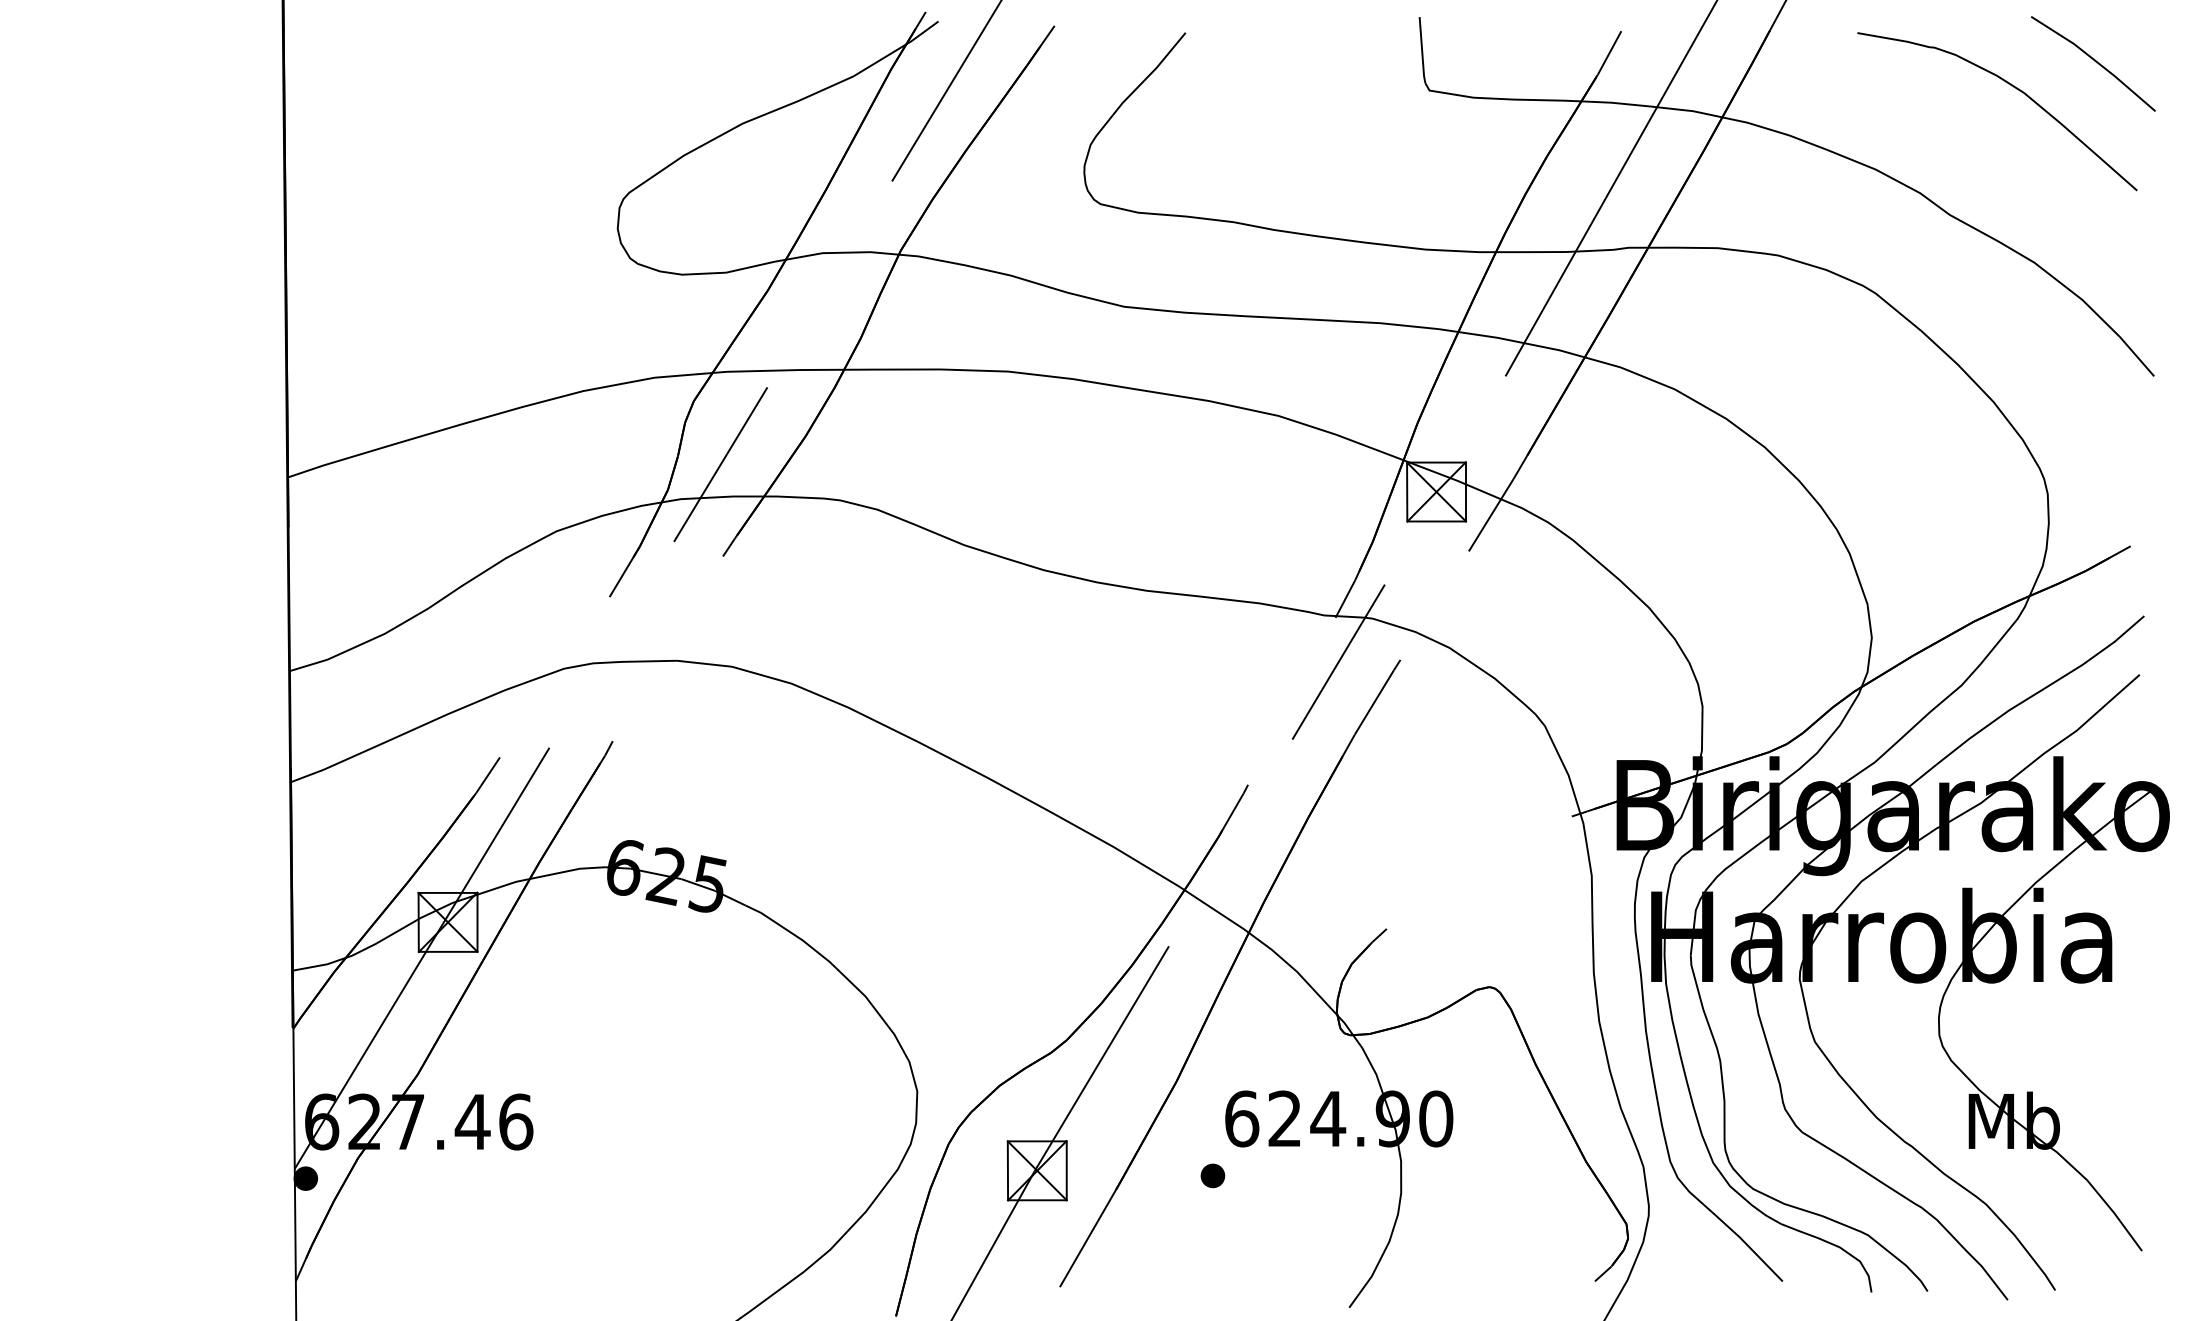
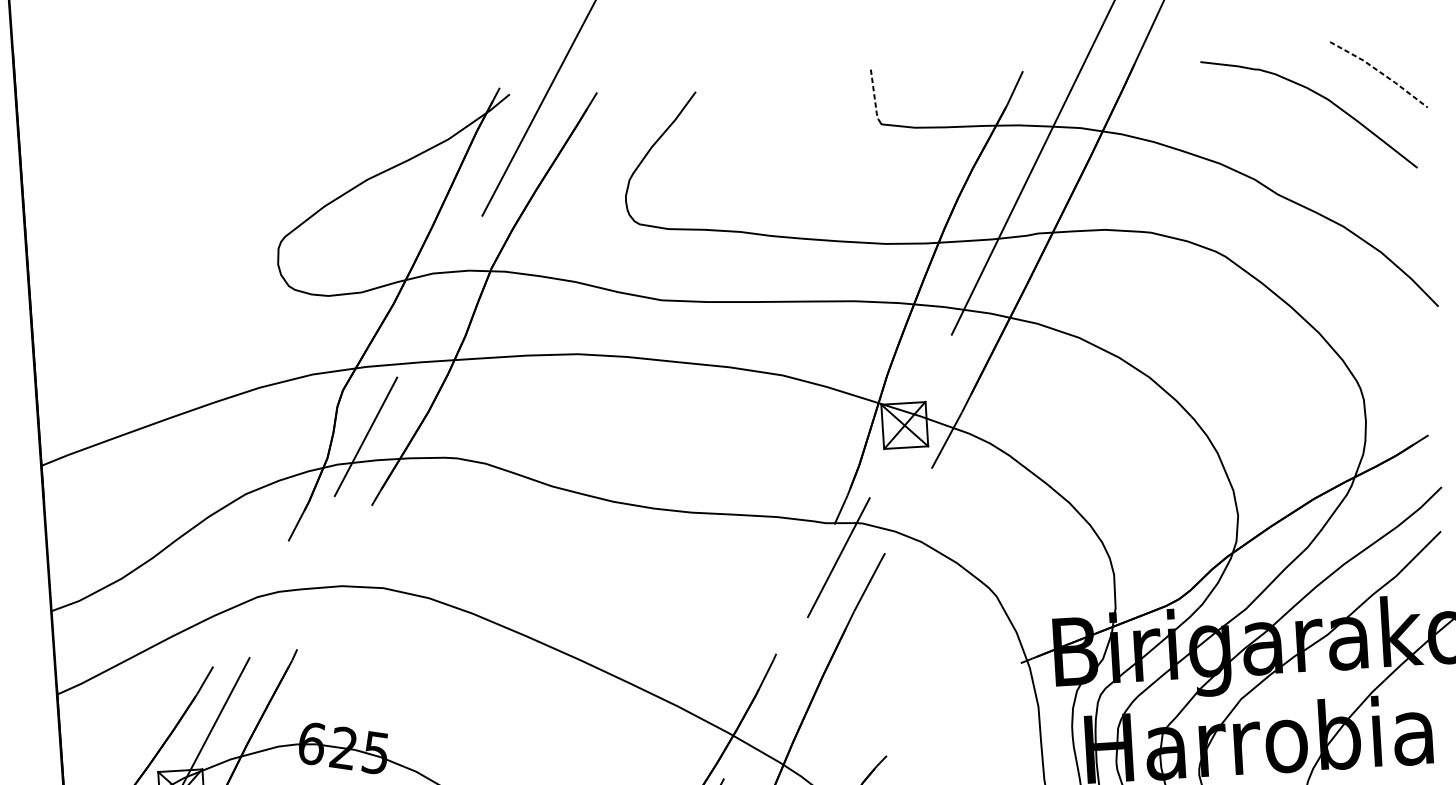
line: (1422, 51) -> (874, 95), solid -> dashed
line: (2095, 61) -> (1380, 72), solid -> dashed

